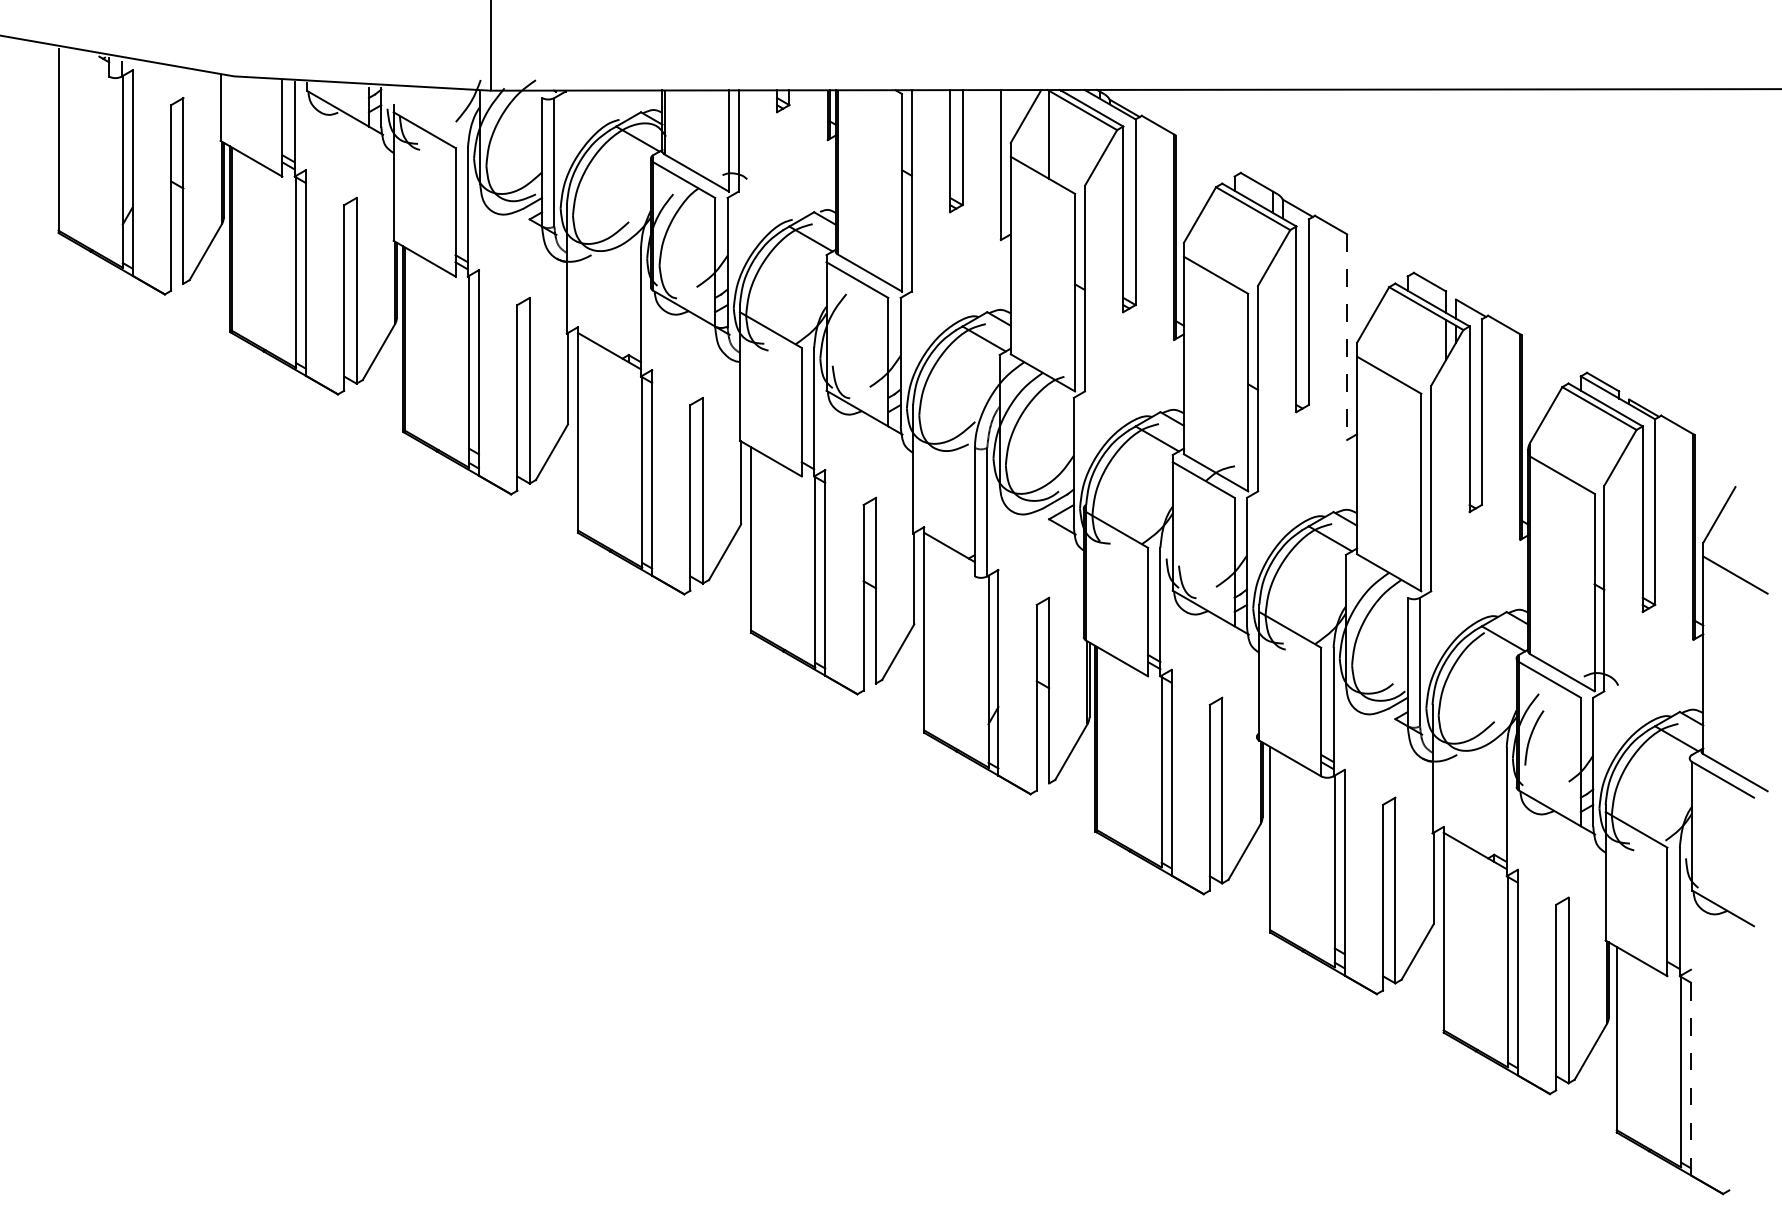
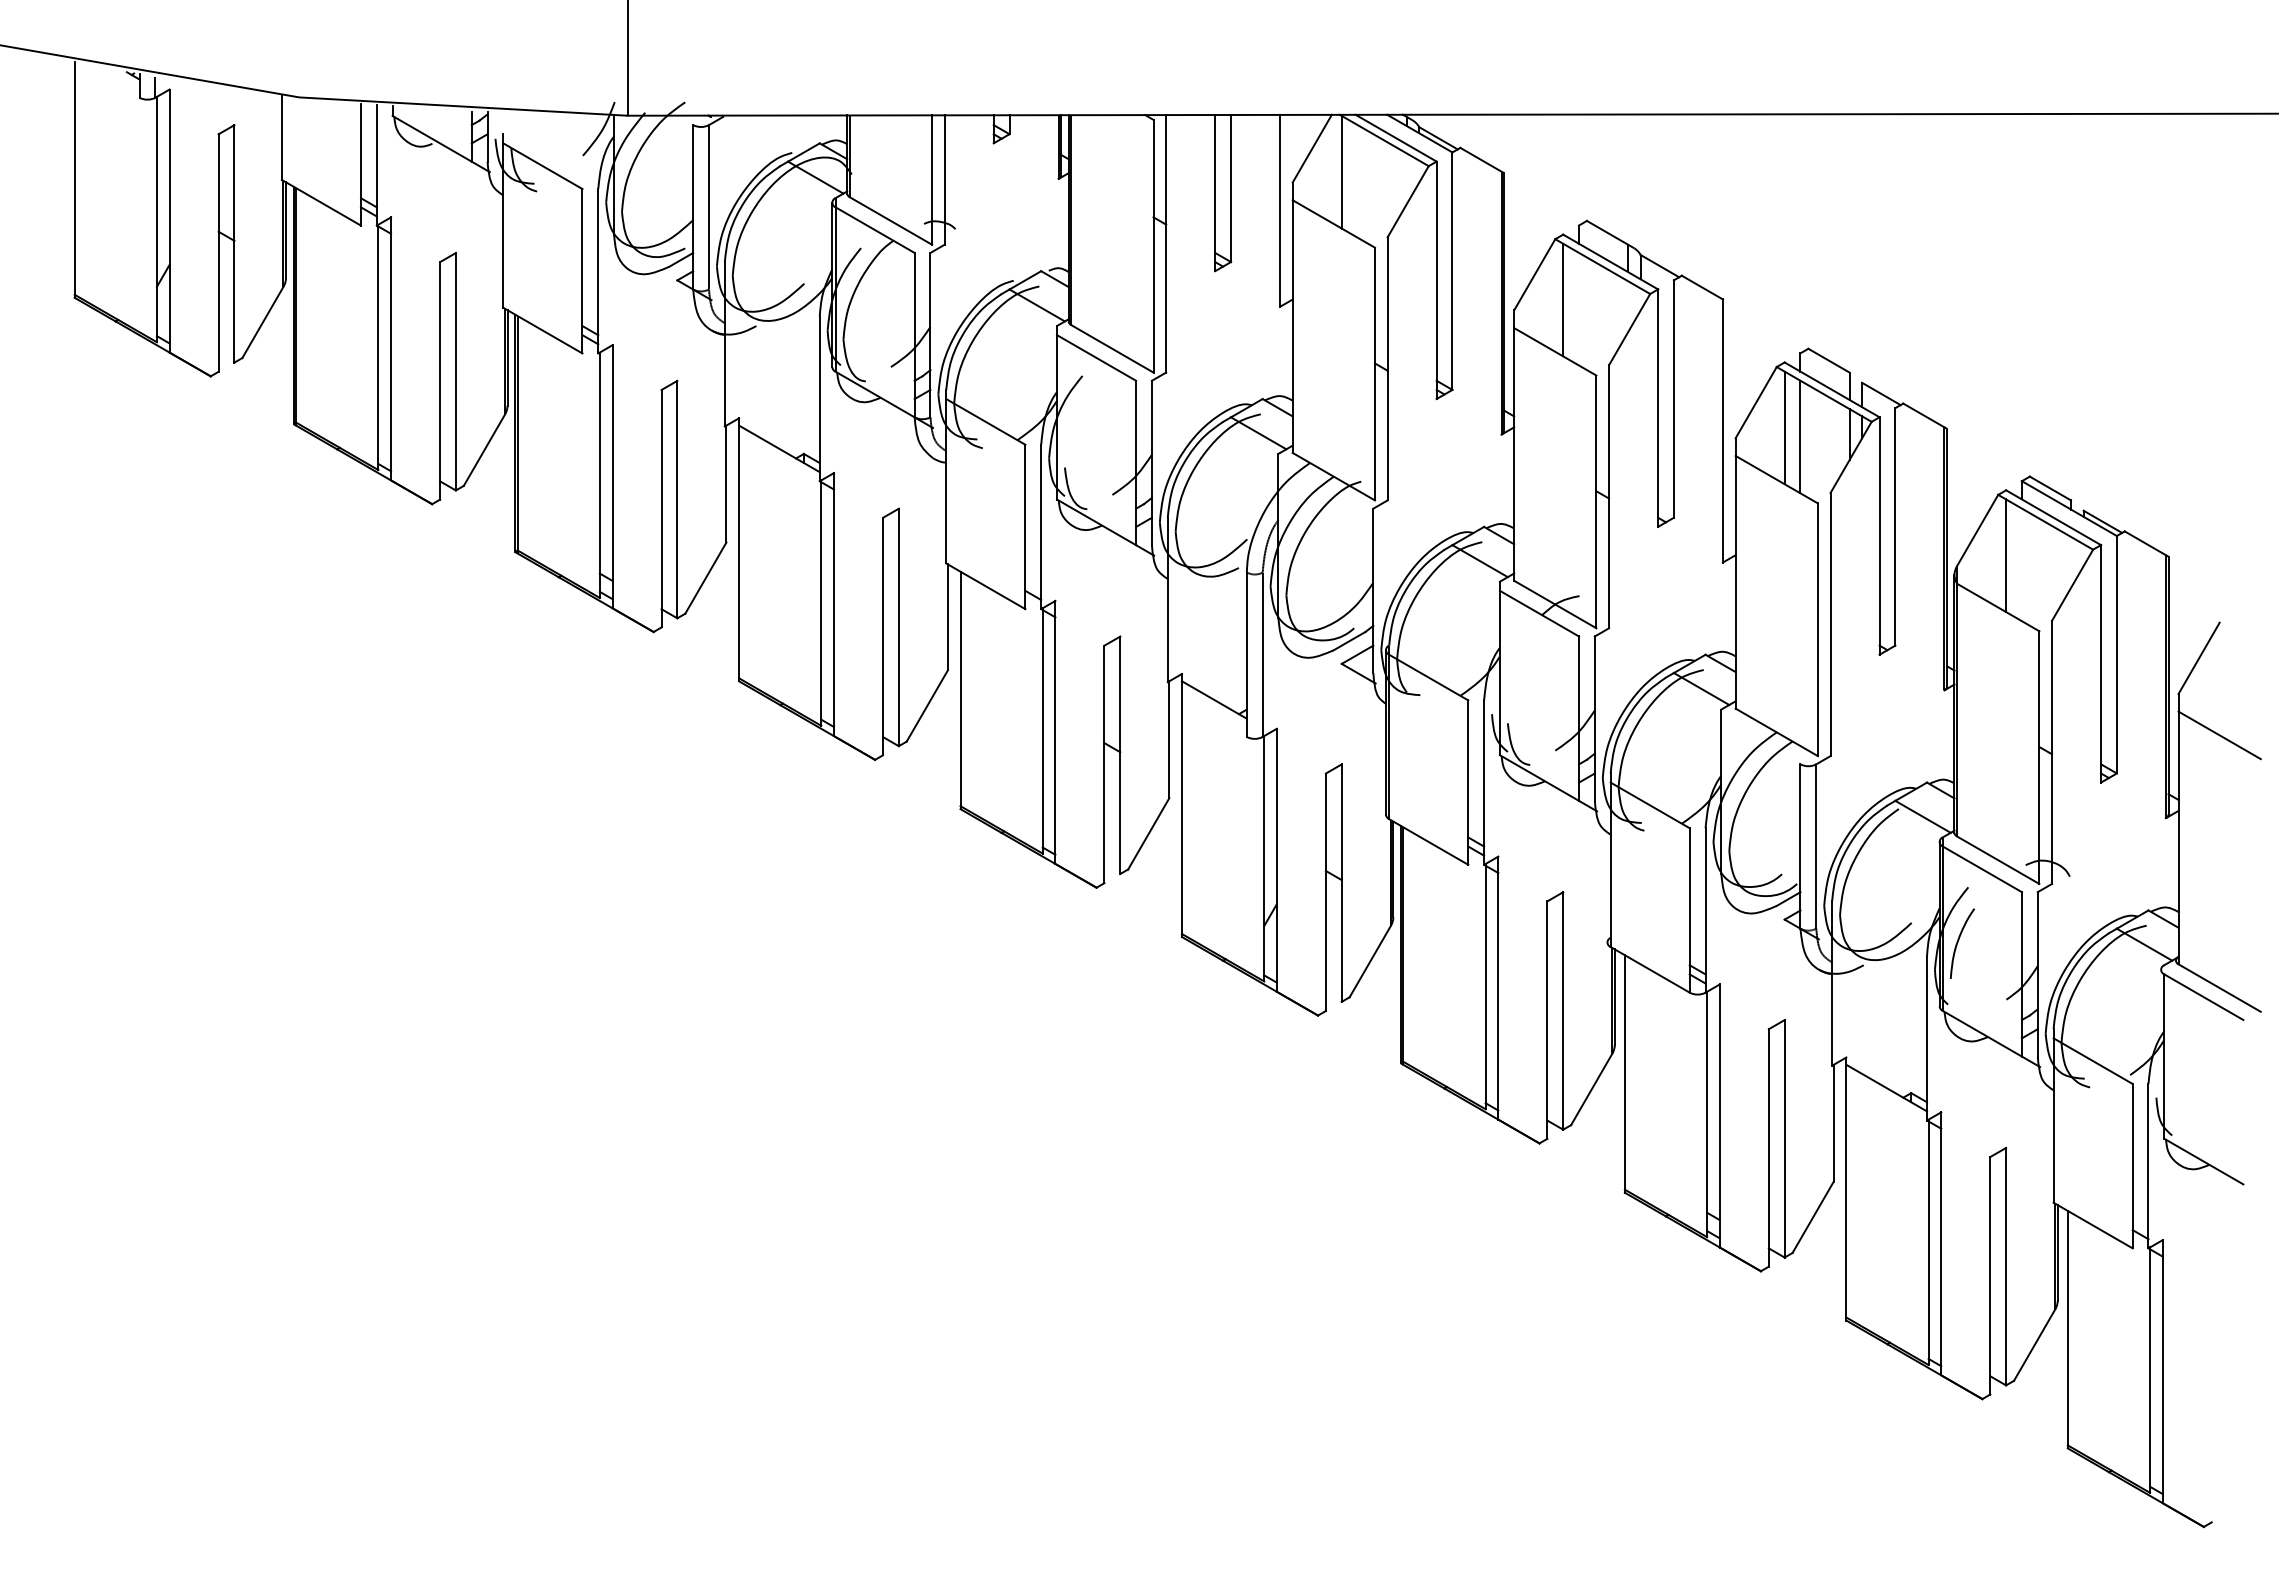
line: (1222, 234) -> (1563, 299), added
line: (1395, 334) -> (1784, 427), added
line: (1346, 337) -> (1722, 431), dashed -> solid
line: (1407, 341) -> (1800, 436), added
line: (1568, 434) -> (2006, 555), added
line: (1690, 1072) -> (2162, 1371), dashed -> solid

